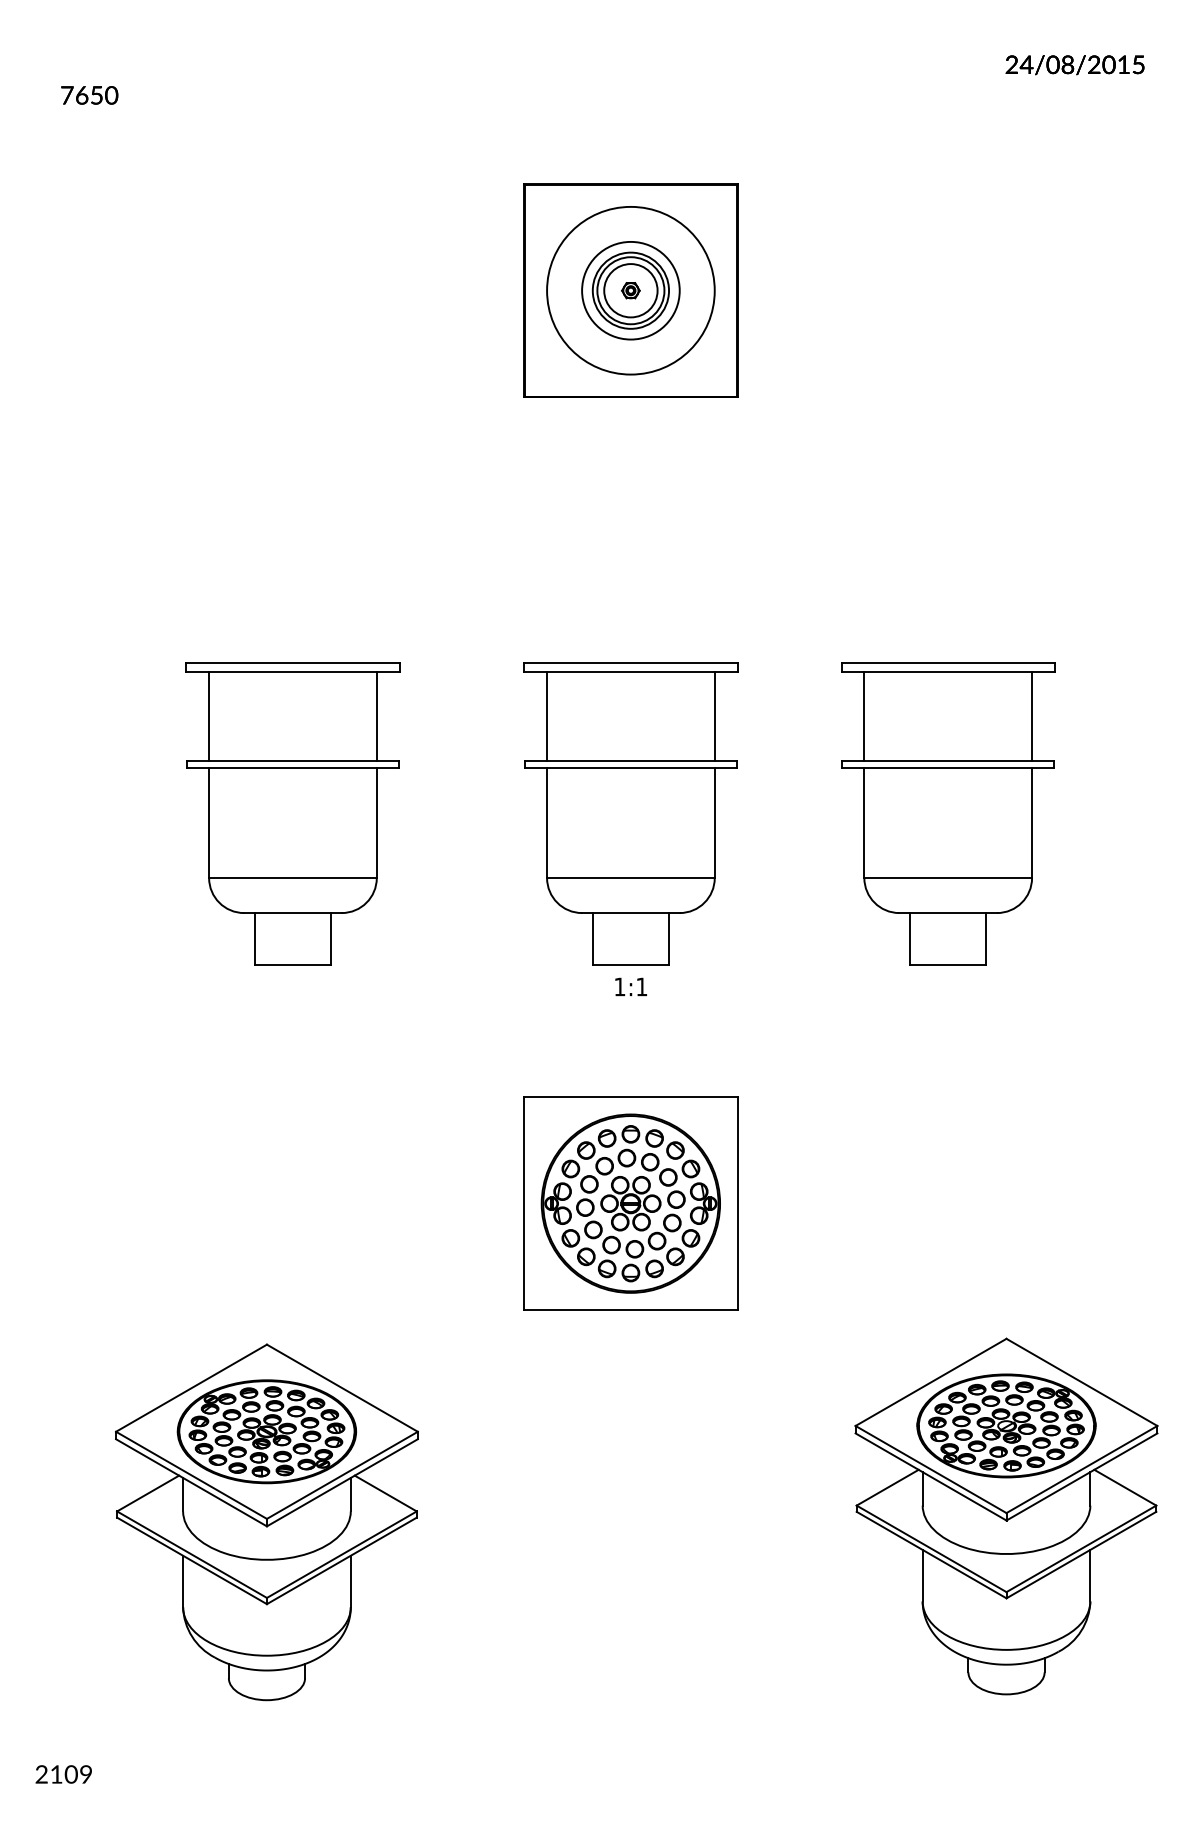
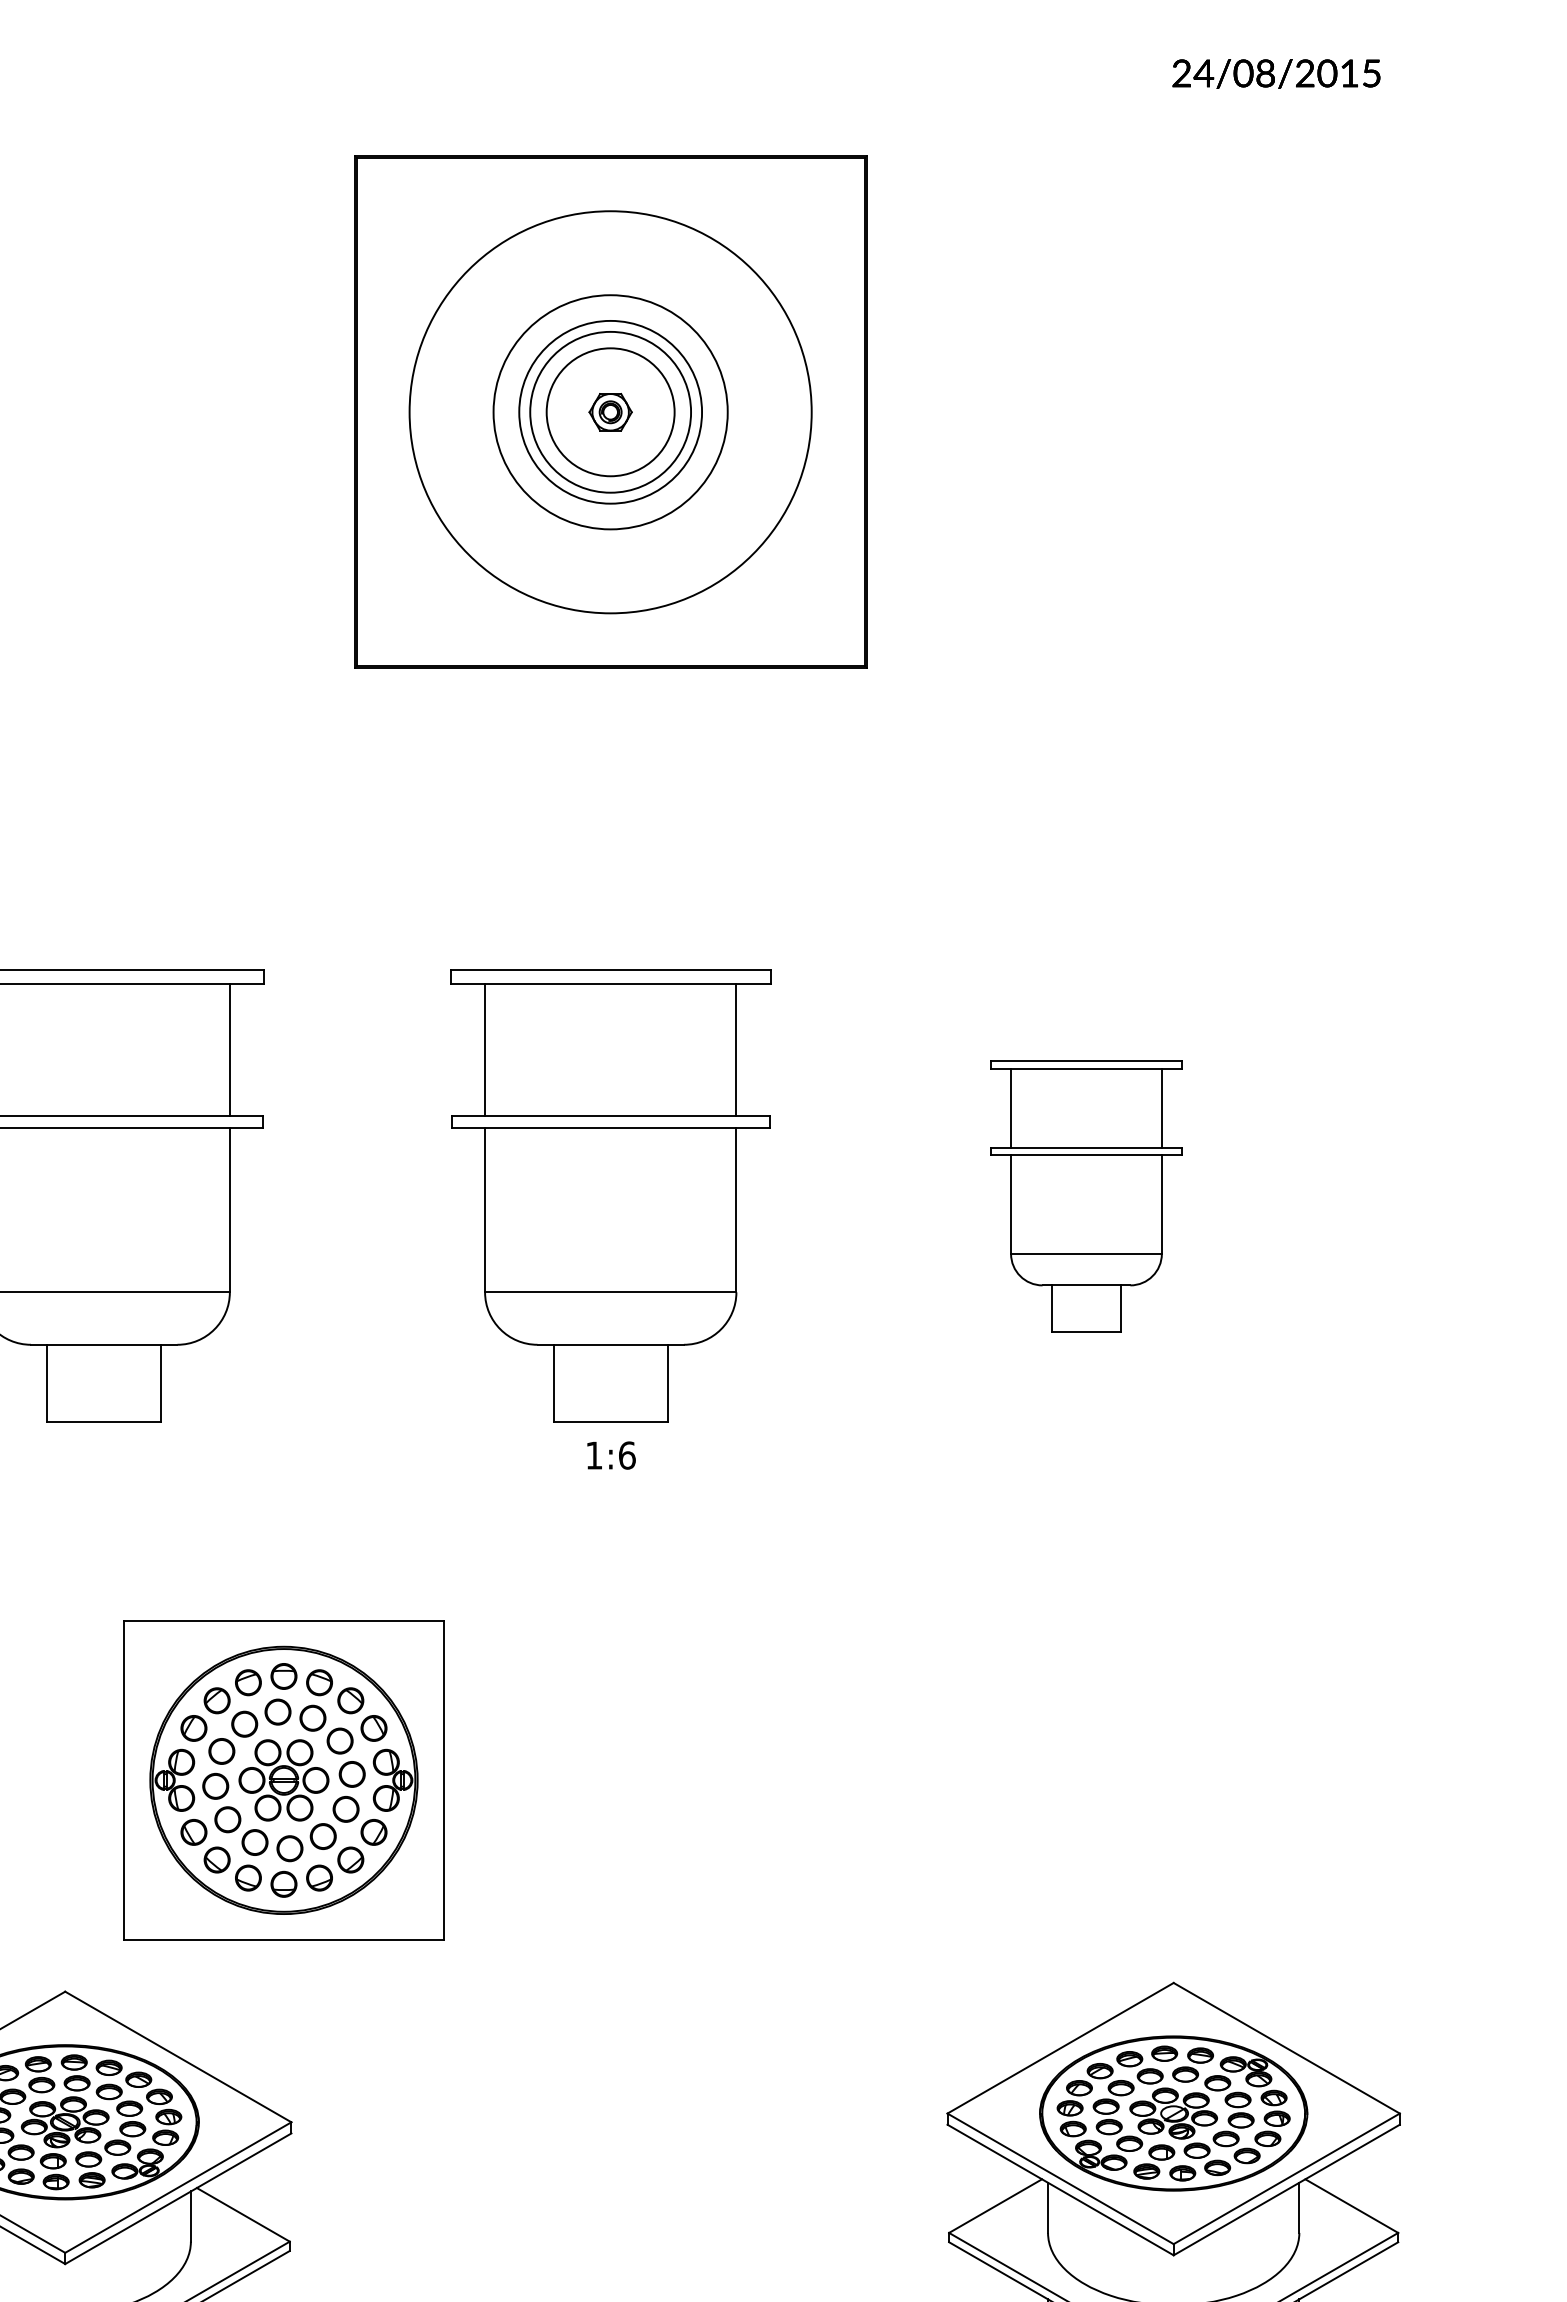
part: (630, 290) -> (610, 411), size x1.6
part: (948, 813) -> (1086, 1195), size x0.6
text: (641, 986) -> (626, 1454), 1:1 -> 1:6
part: (630, 1203) -> (283, 1780), moved

